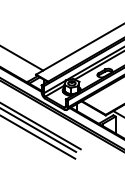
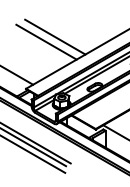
line: (65, 22) -> (55, 36), added
line: (56, 27) -> (46, 41), added

